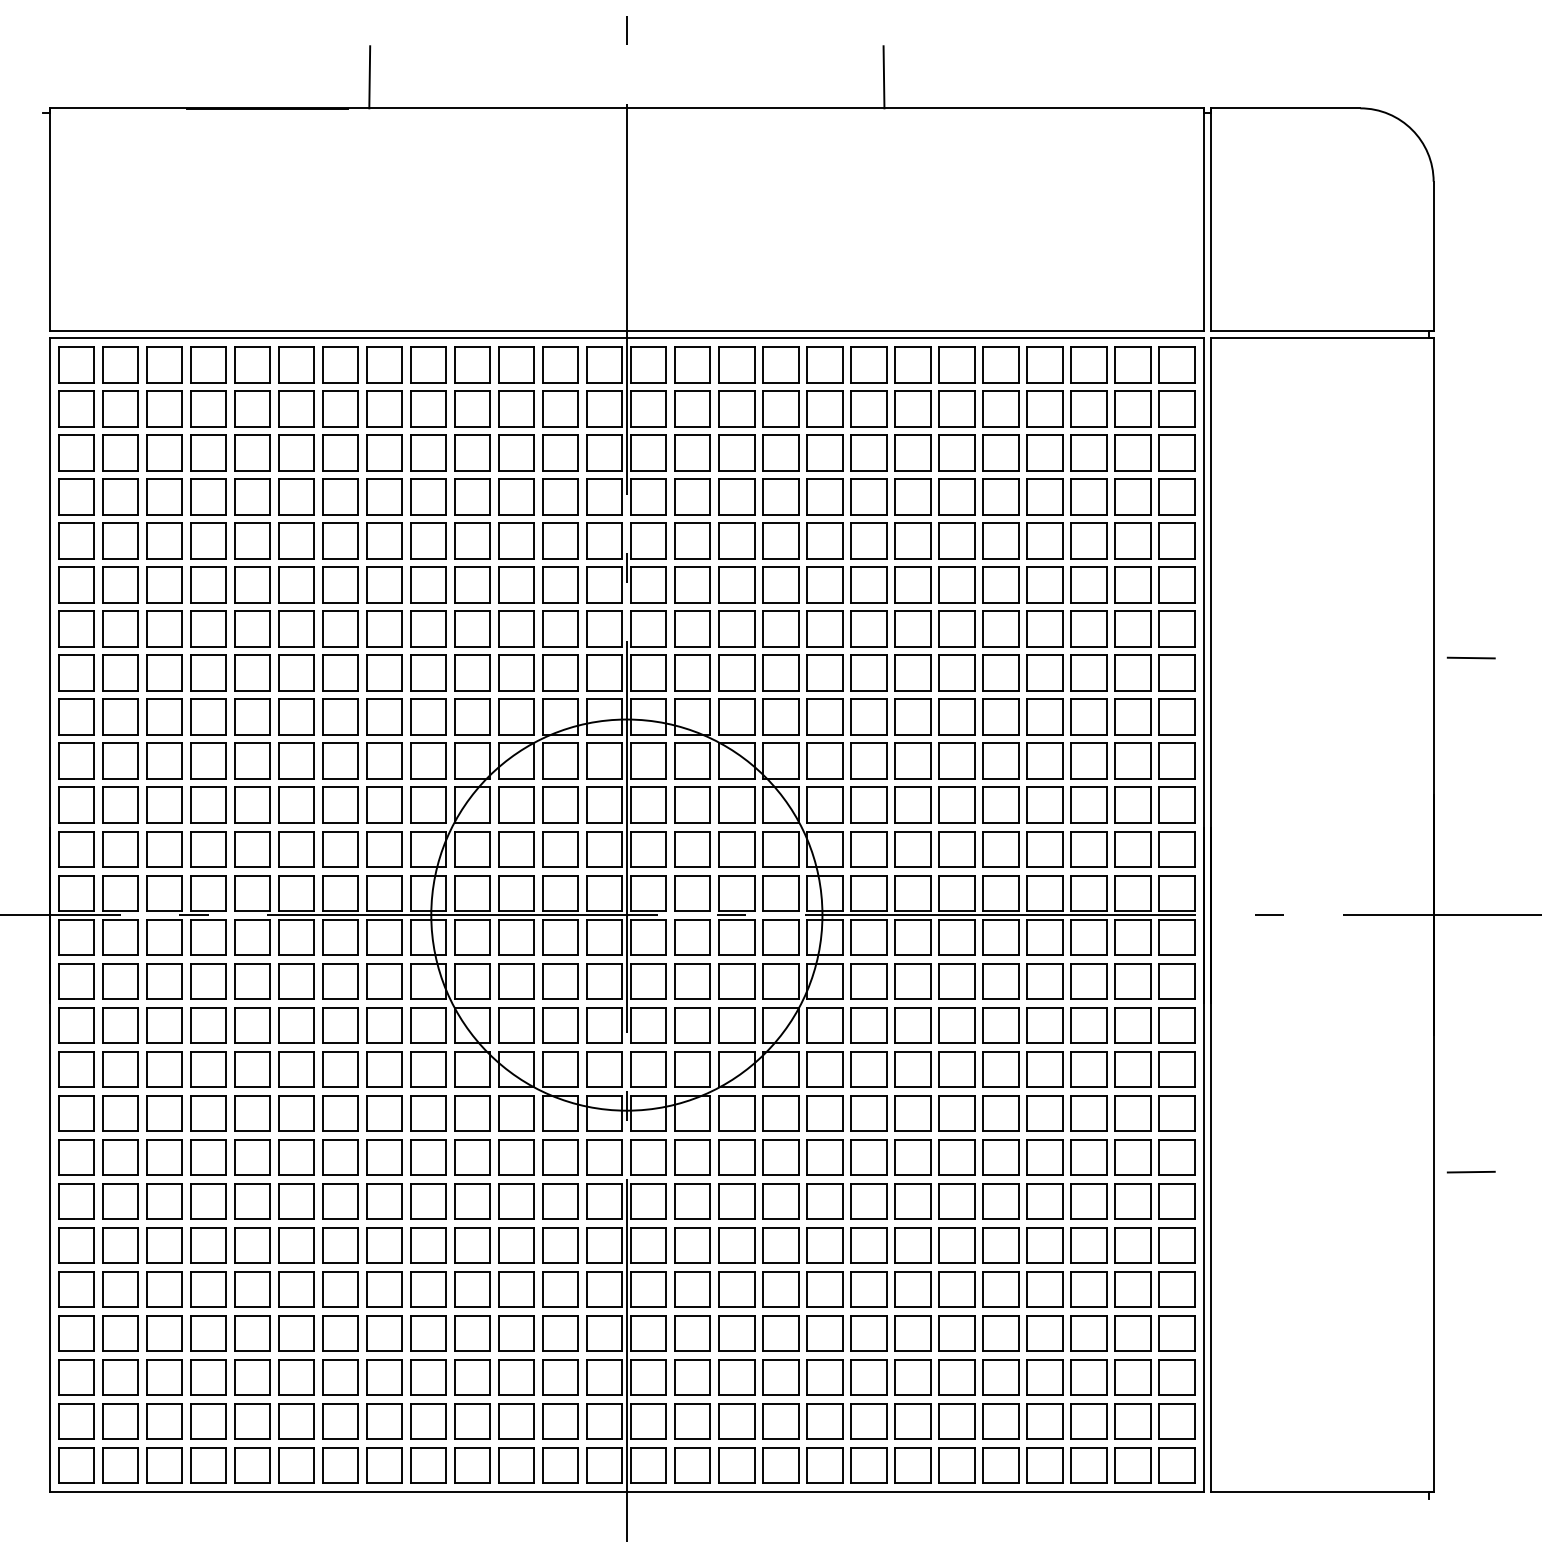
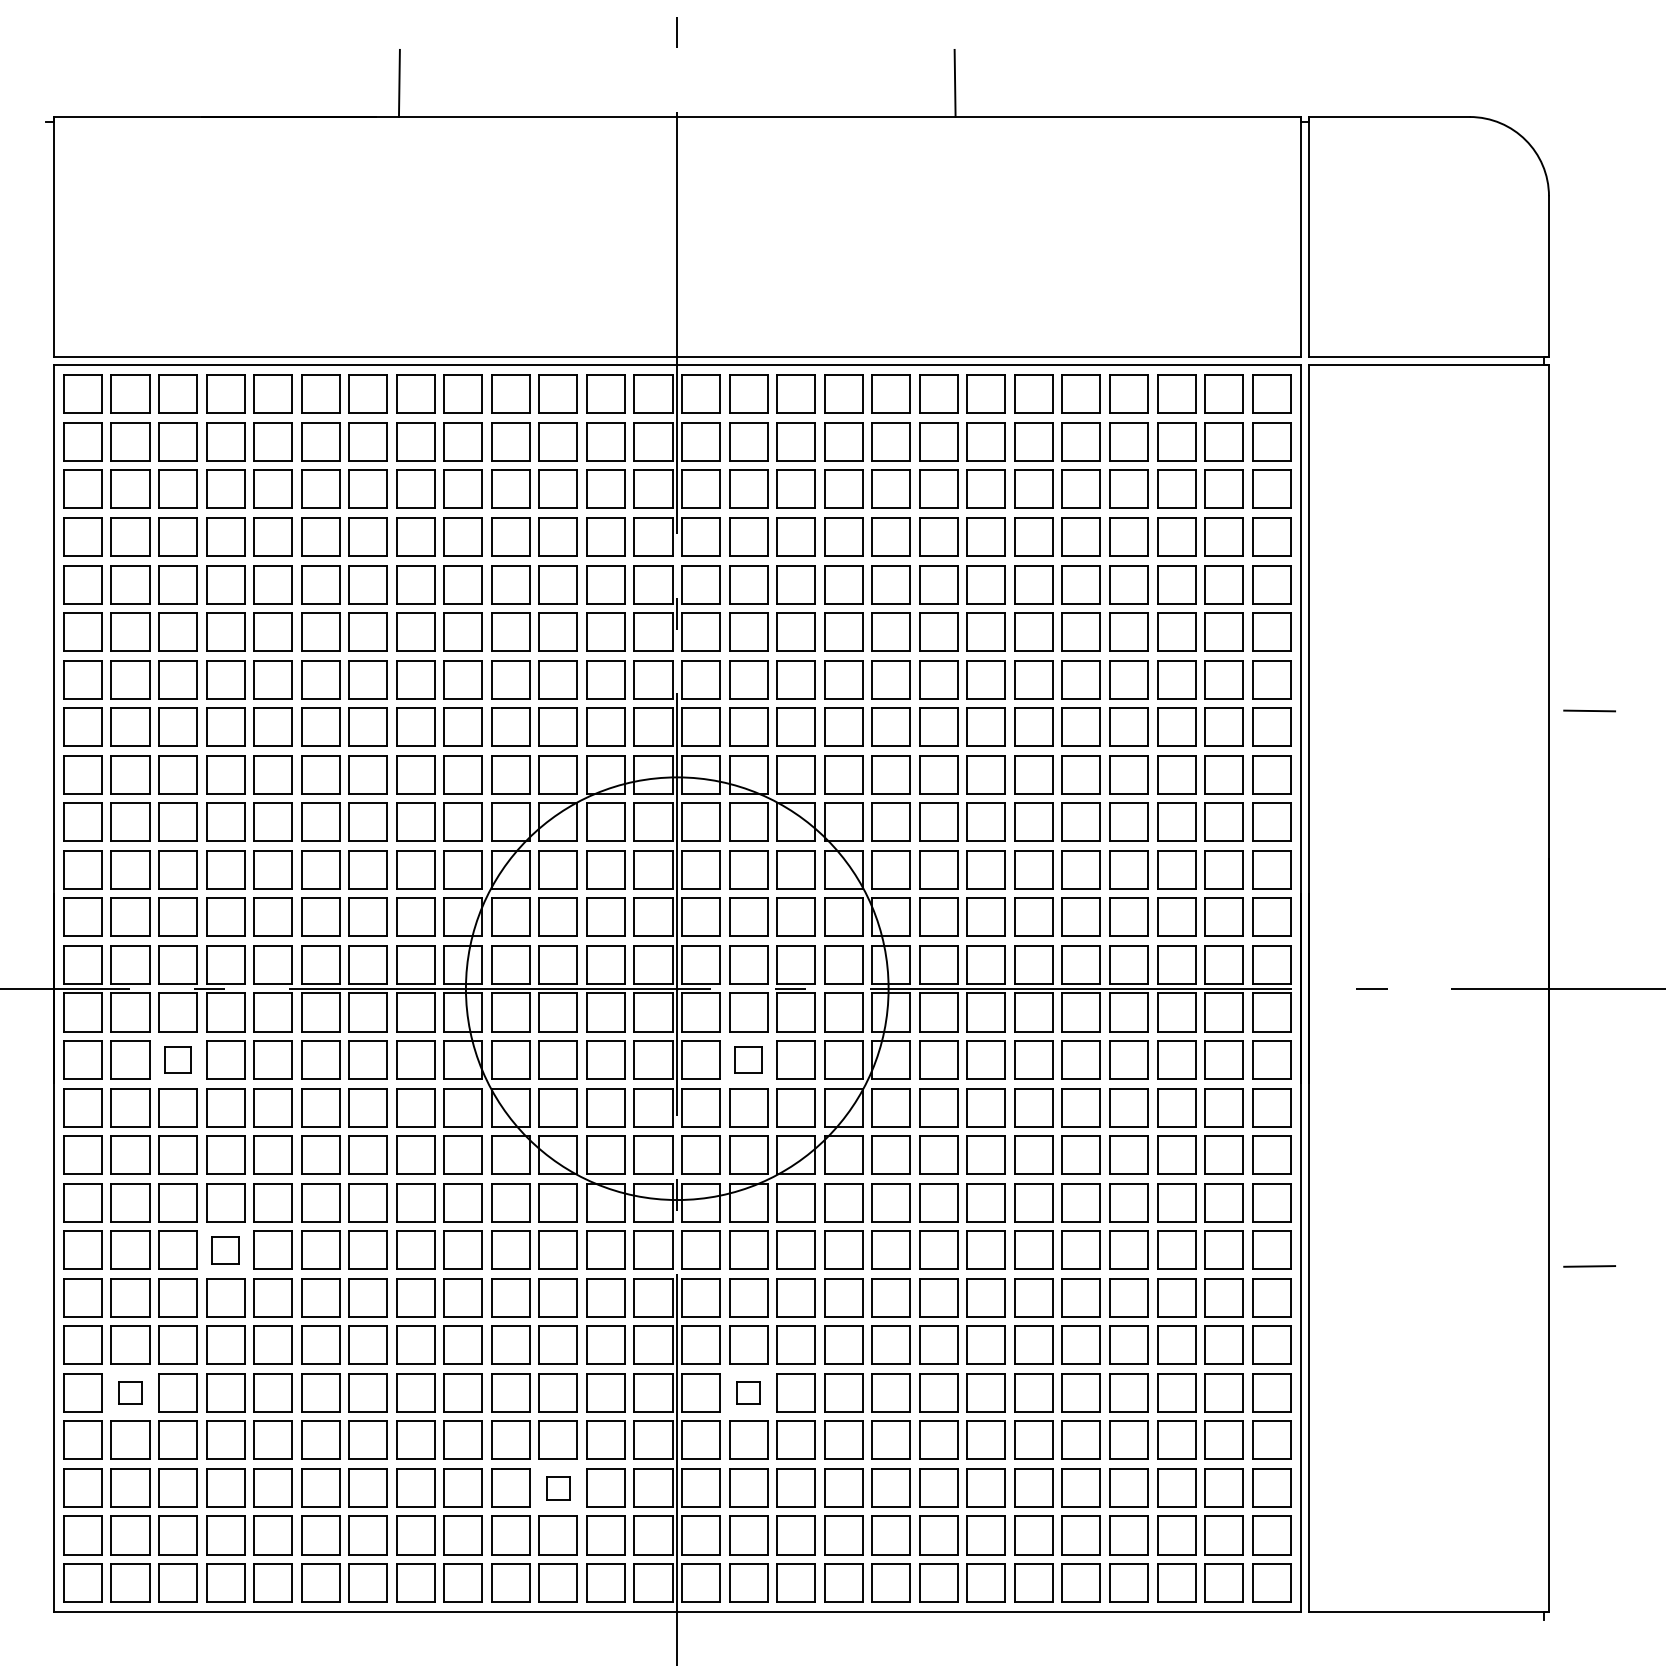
part: (164, 981) -> (177, 1060), size x0.7
part: (692, 981) -> (748, 1060), size x0.7
part: (208, 1157) -> (225, 1250), size x0.7
part: (120, 1289) -> (130, 1393), size x0.6
part: (692, 1289) -> (748, 1393), size x0.6
part: (516, 1377) -> (558, 1488), size x0.6

